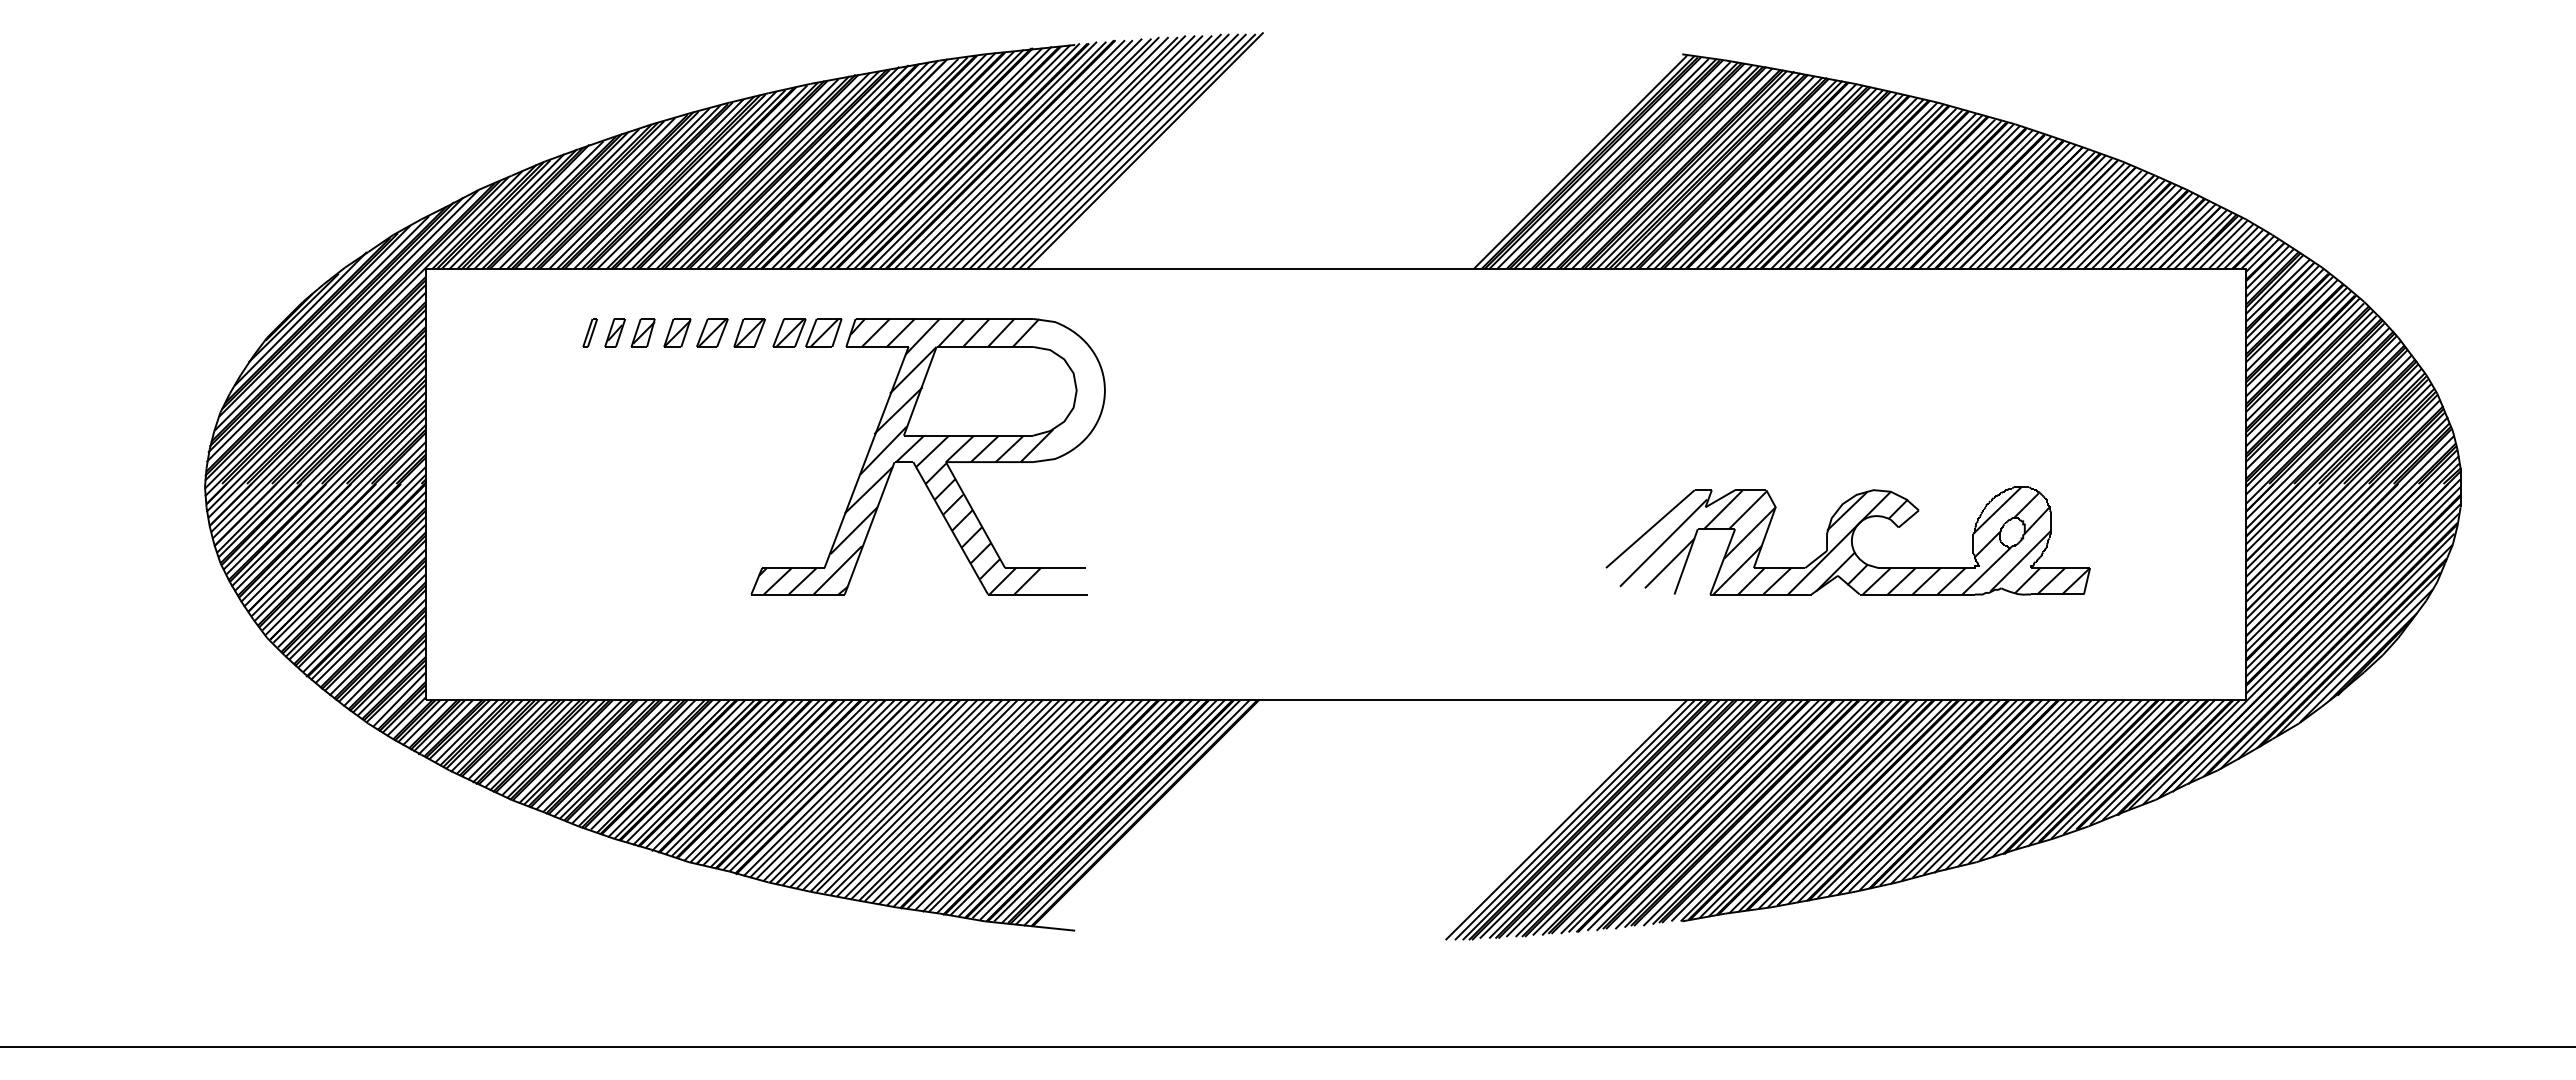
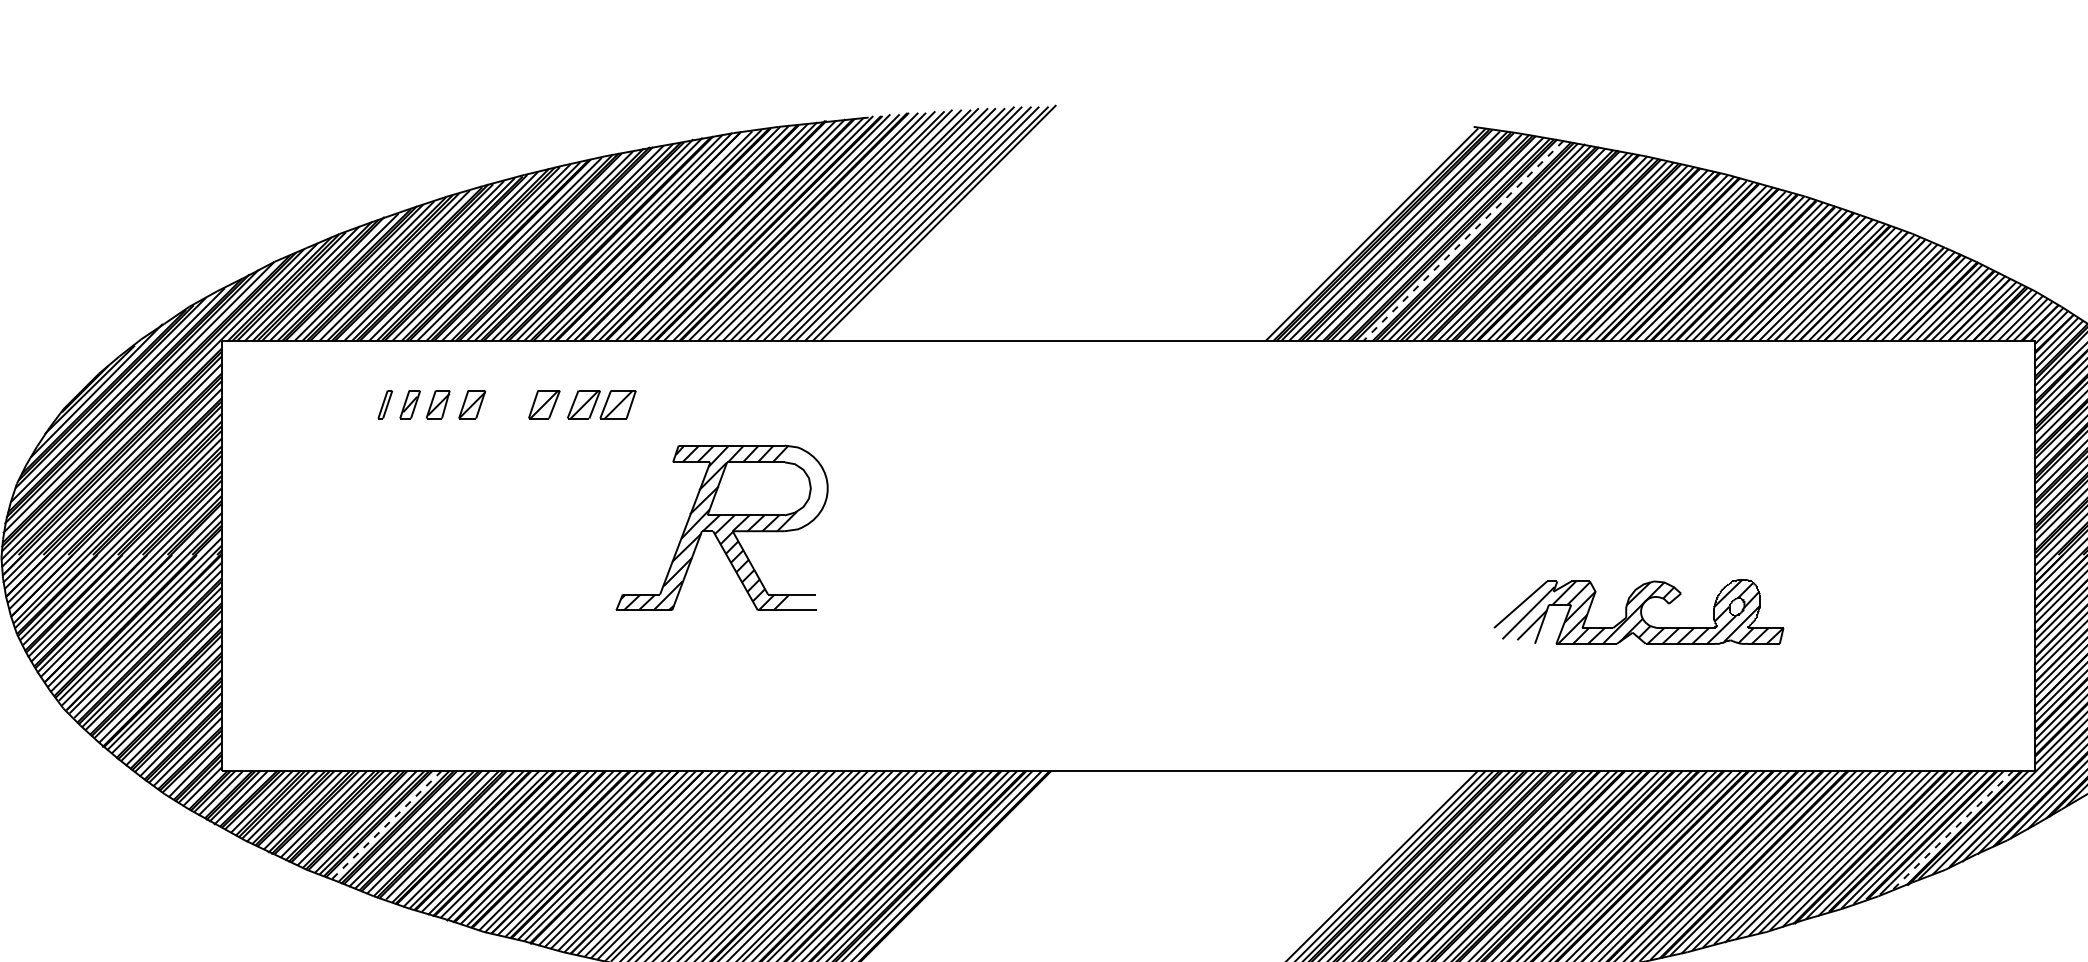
line: (1672, 168) -> (1463, 240), solid -> dashed
part: (712, 332) -> (507, 404), removed
part: (927, 456) -> (721, 527), size x0.6
part: (1847, 540) -> (1638, 611), size x0.6
line: (591, 754) -> (386, 824), solid -> dashed
line: (2162, 760) -> (1952, 830), solid -> dashed

